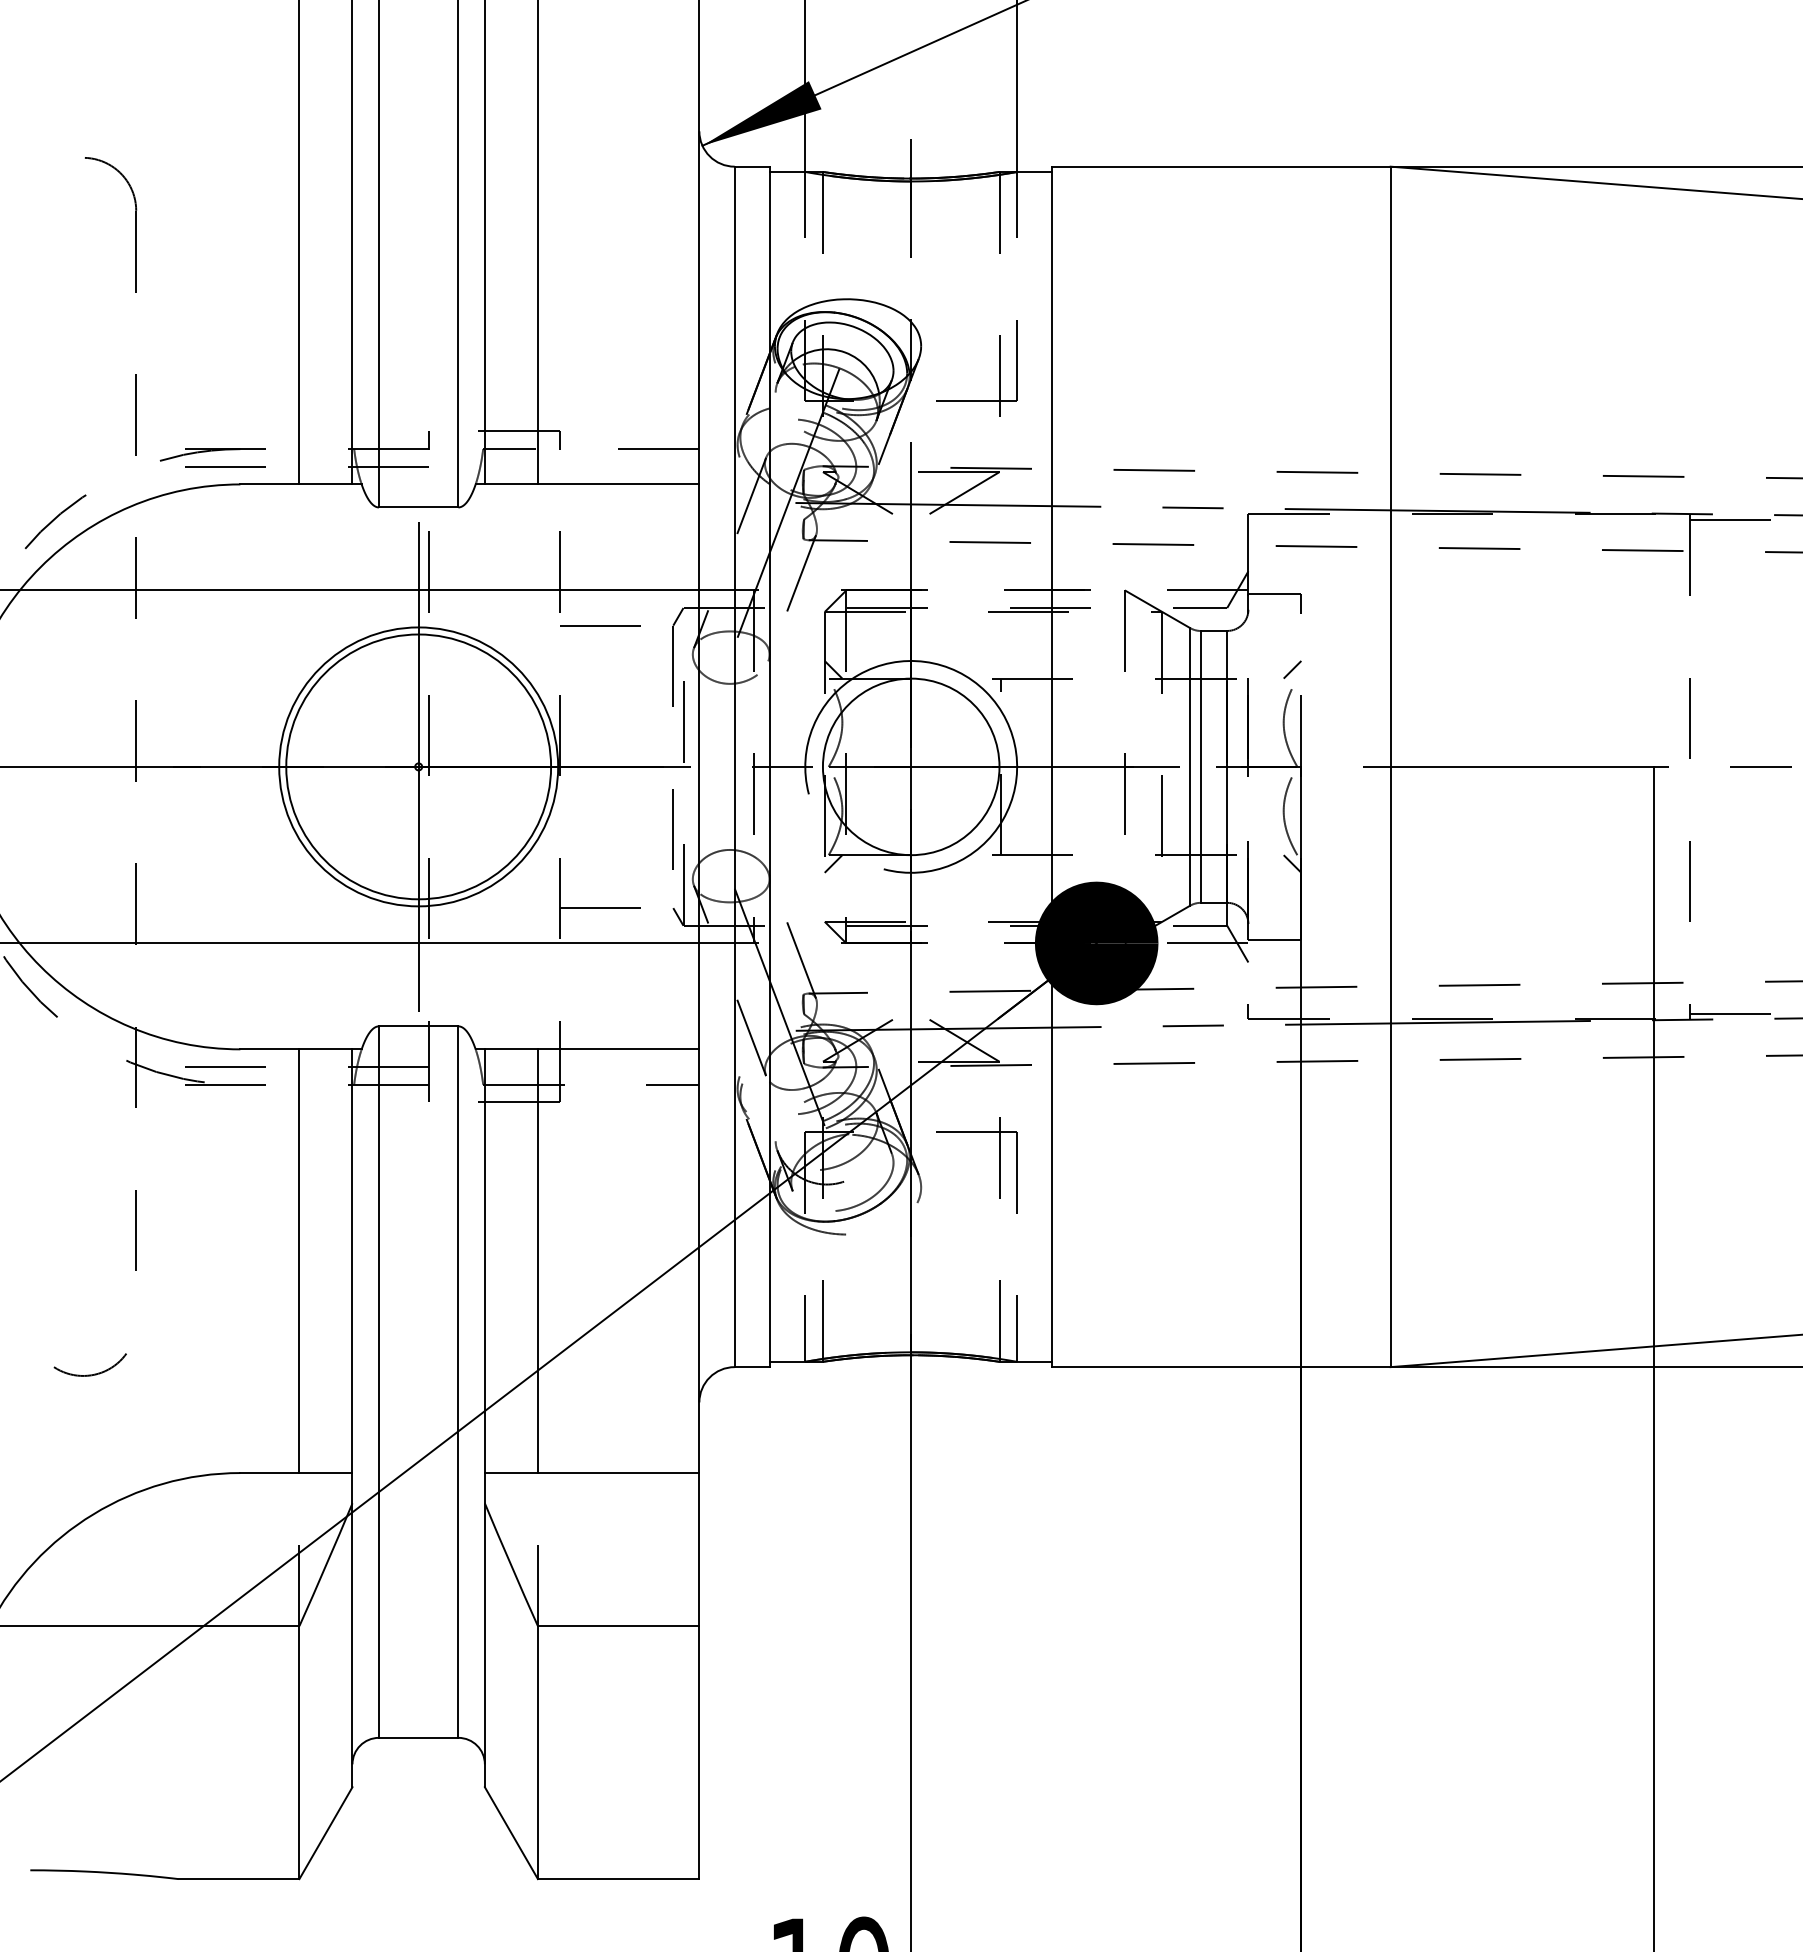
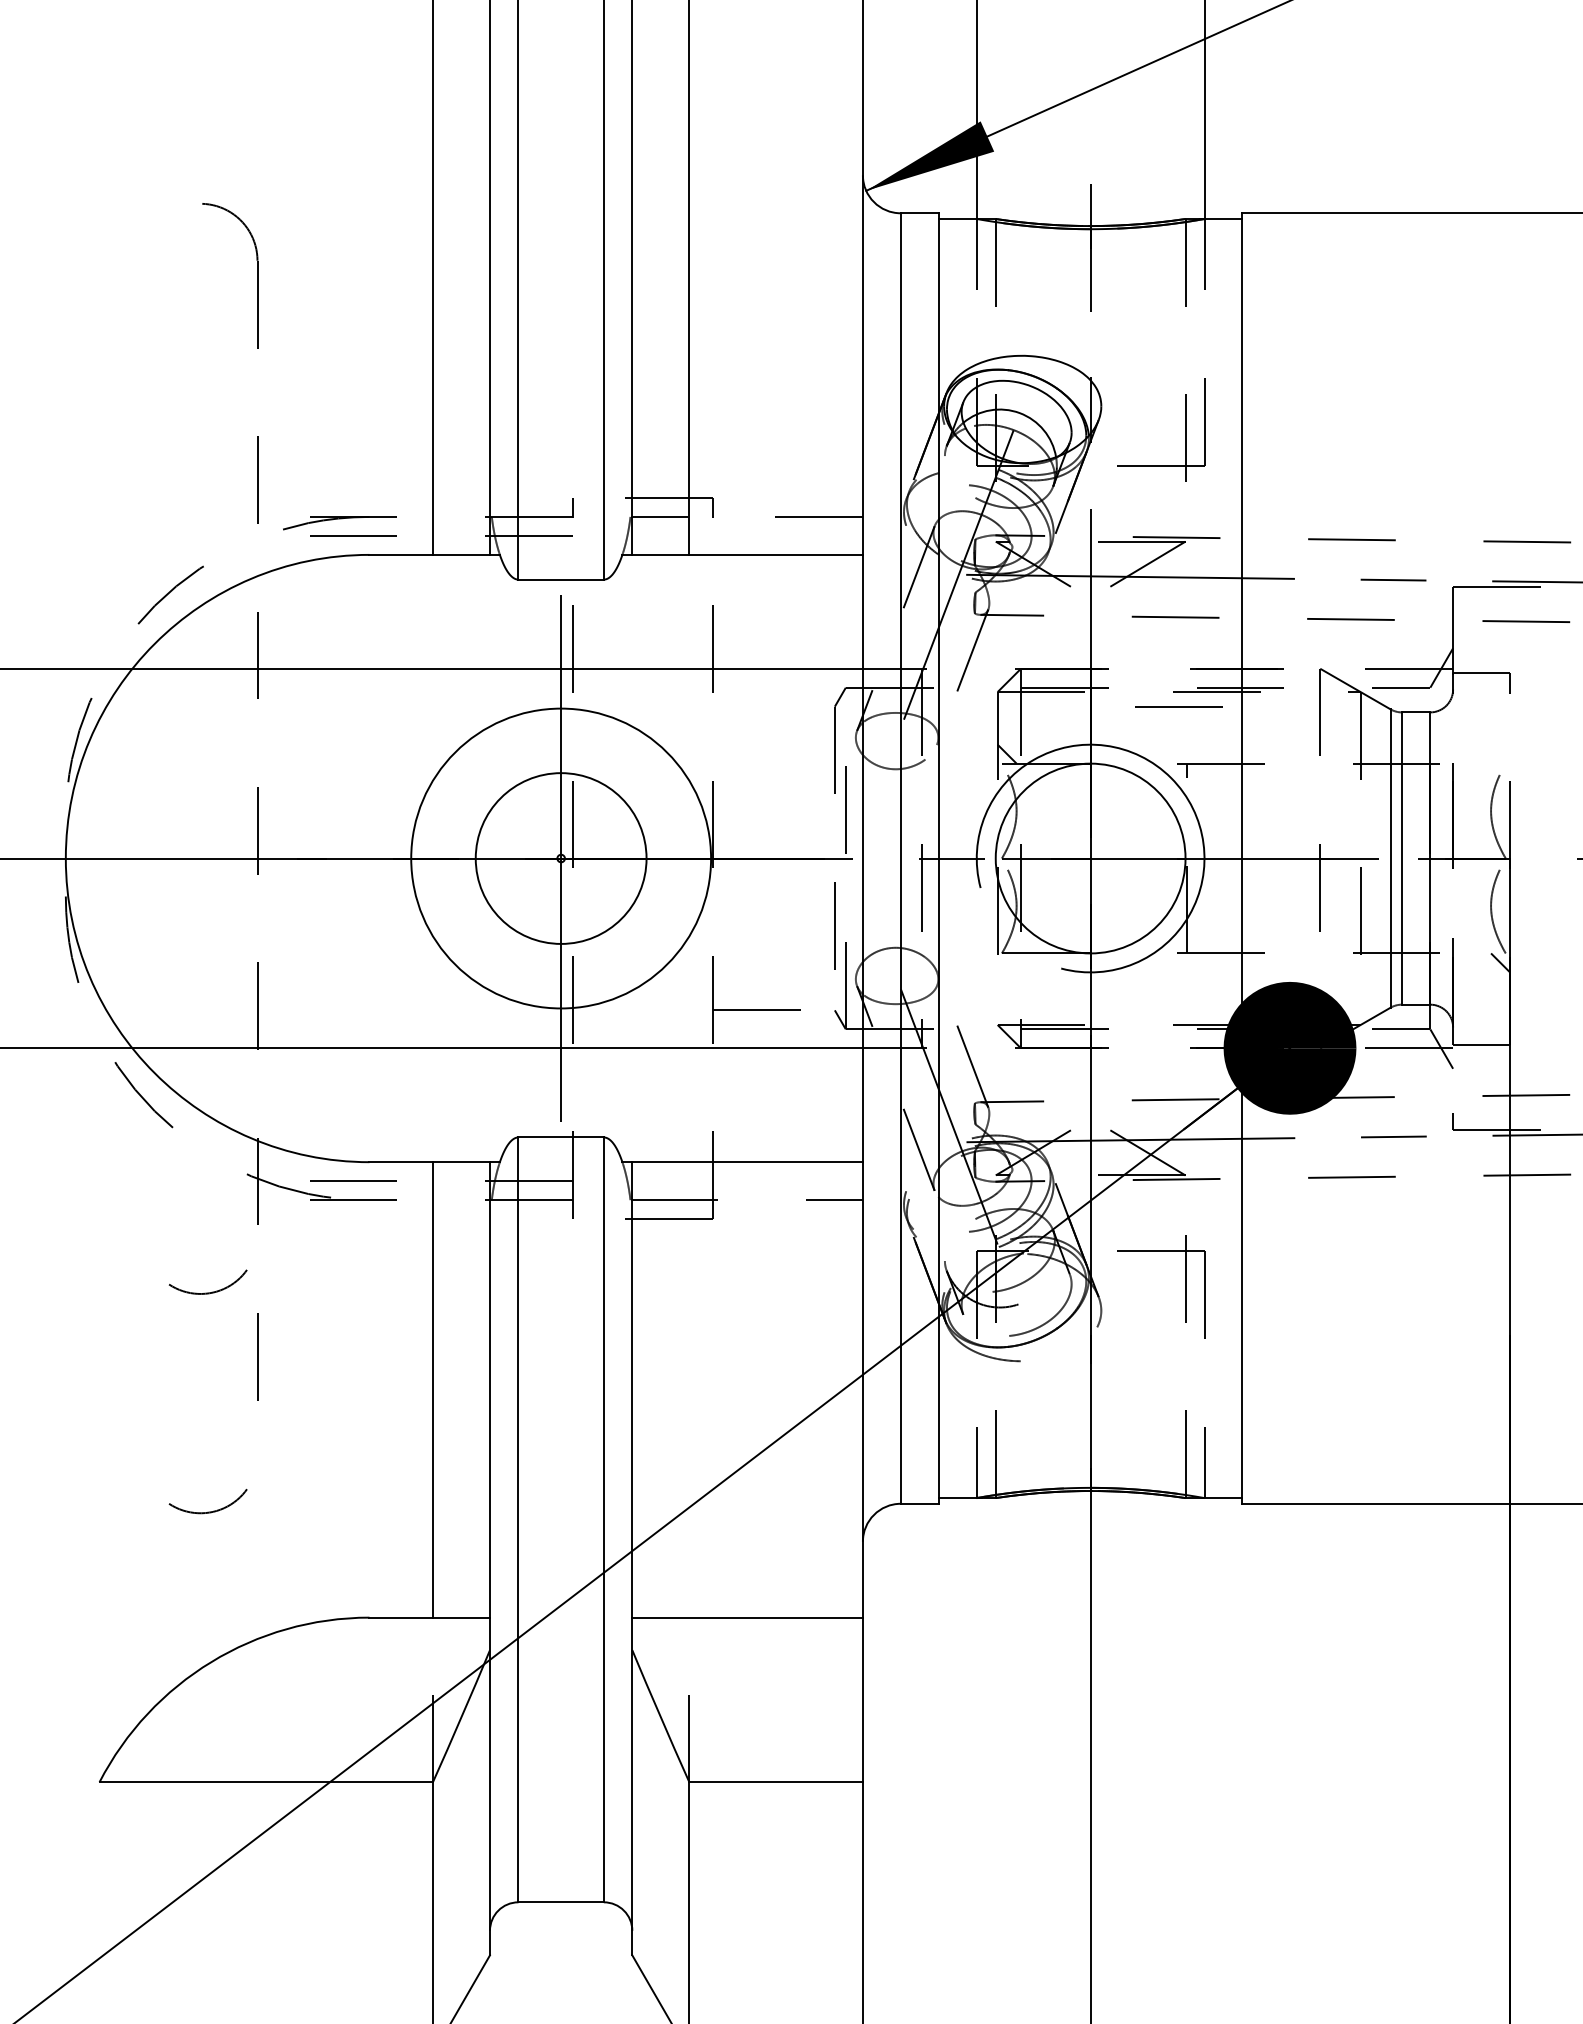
line: (600, 625) -> (1179, 706), moved
line: (1292, 669) -> (1500, 753), removed
circle: (418, 766) -> (560, 858), size x0.6
line: (833, 863) -> (1007, 962), removed
arc: (89, 1170) -> (207, 1292), added
line: (537, 1261) -> (688, 1390), removed

